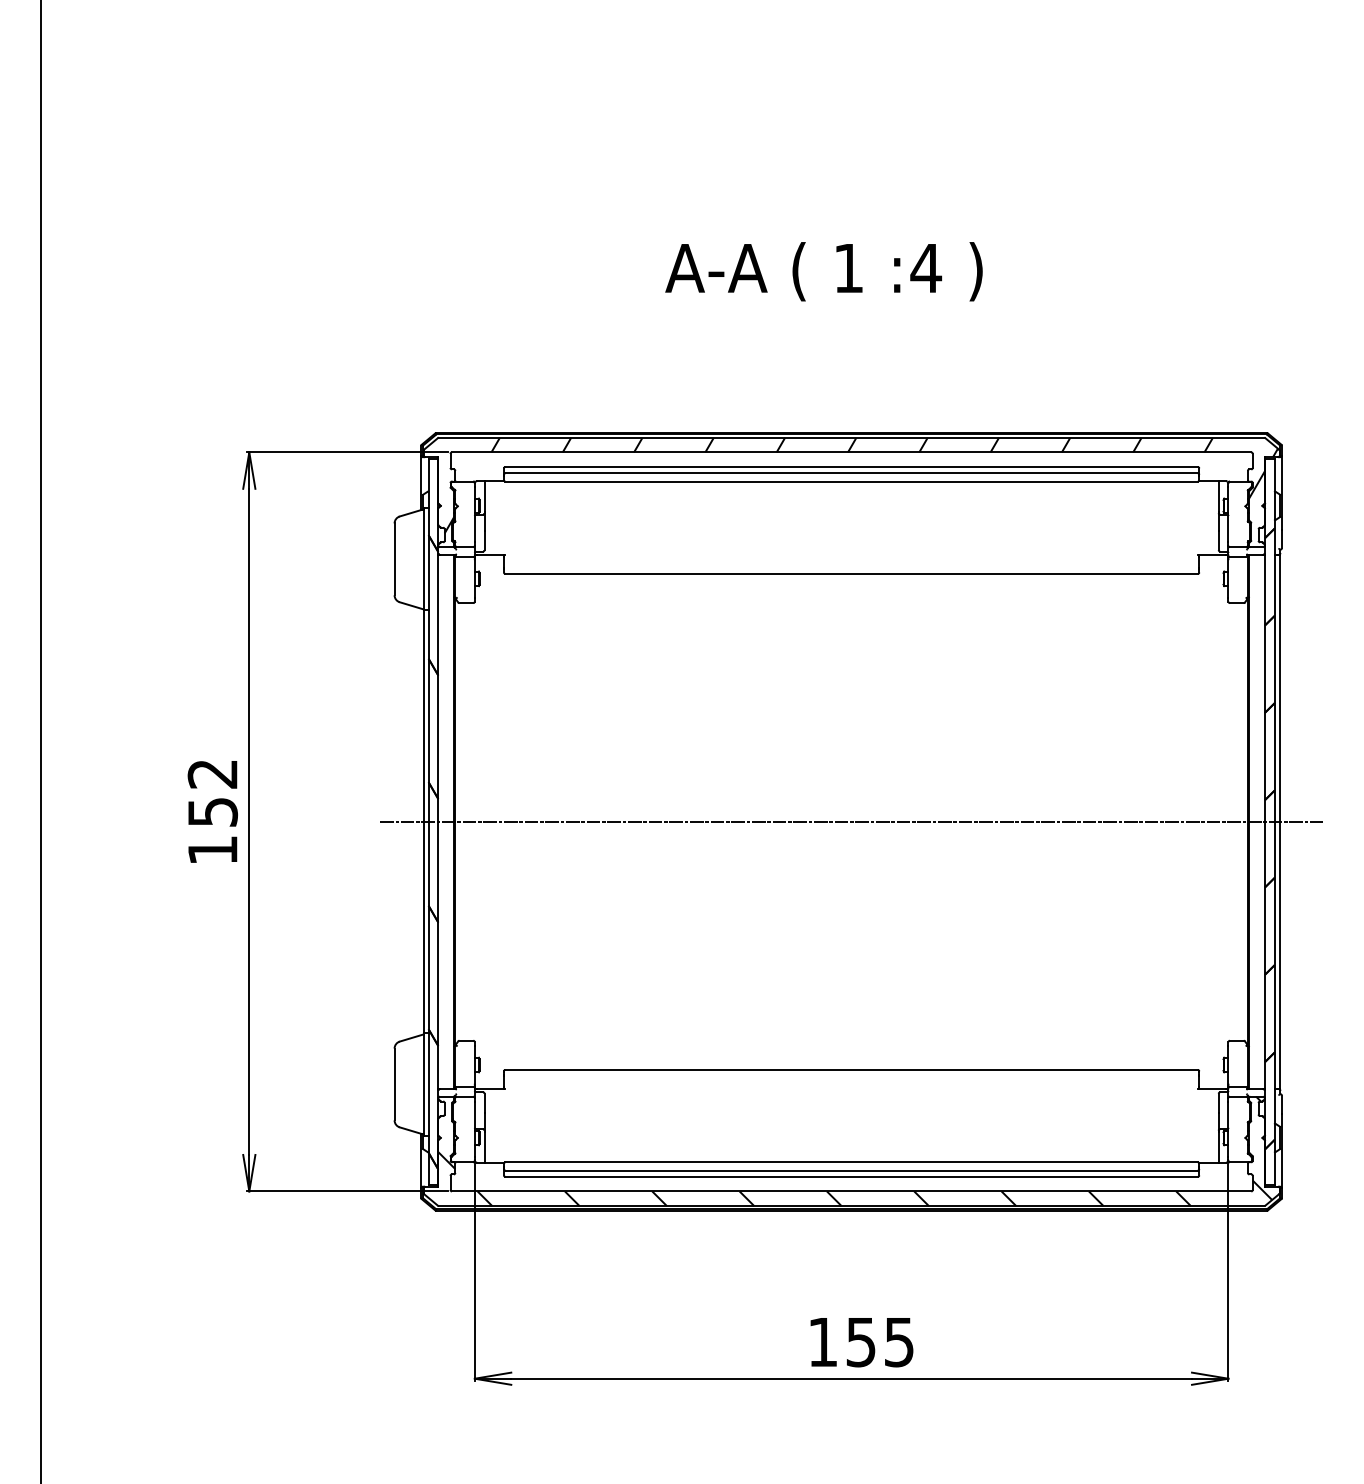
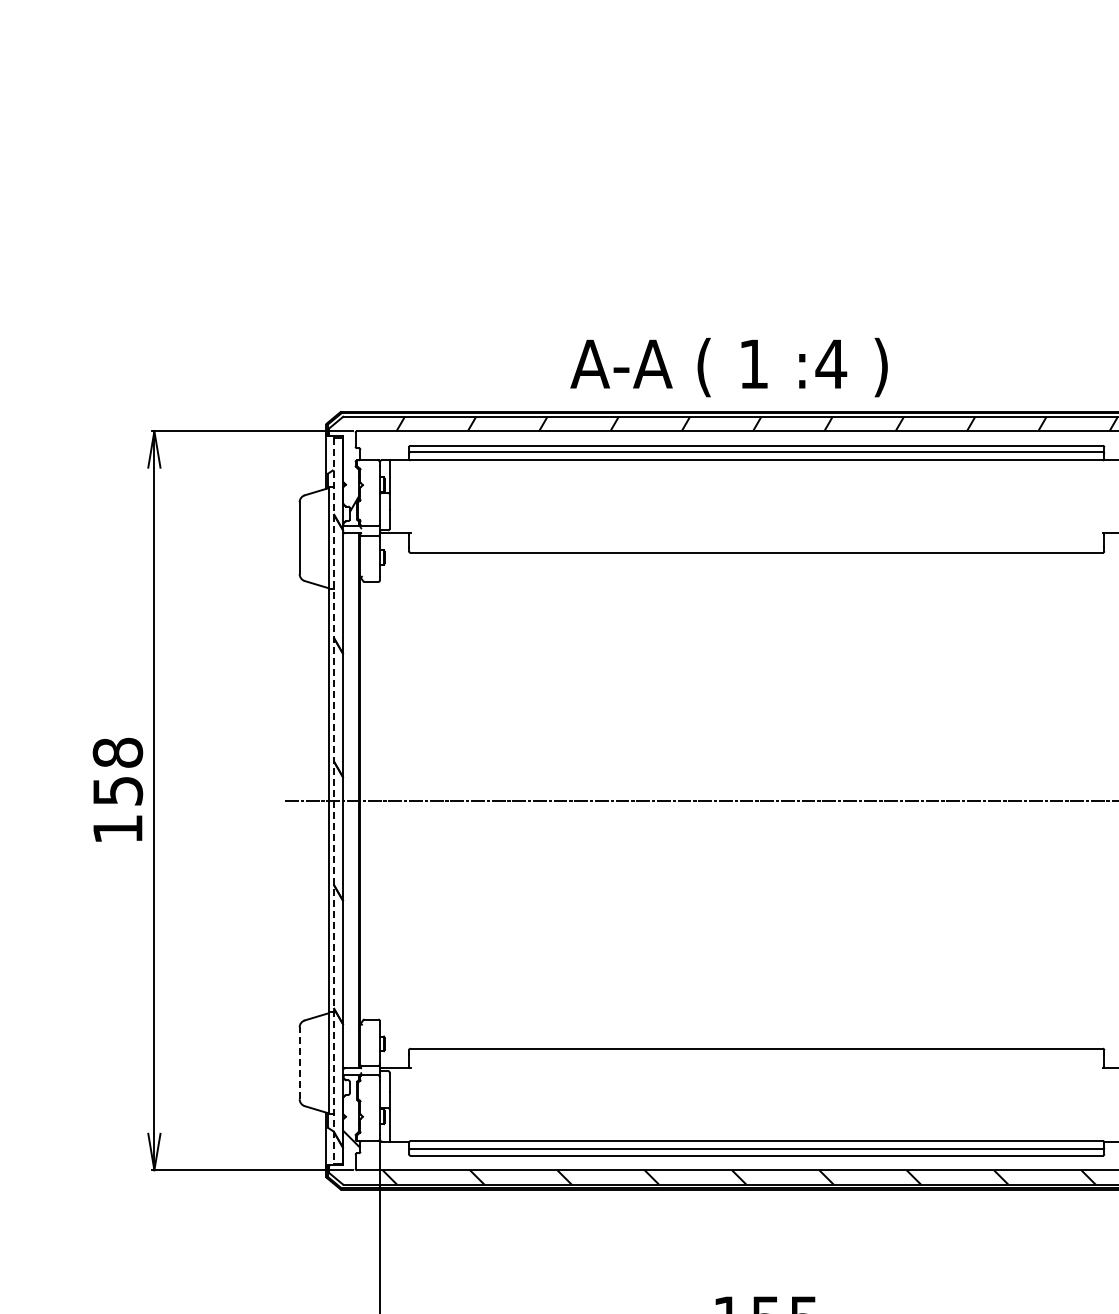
text: (823, 271) -> (728, 367), moved
text: (212, 773) -> (117, 752), 152 -> 158
line: (428, 822) -> (333, 801), solid -> dashed
line: (394, 1084) -> (299, 1063), solid -> dashed

